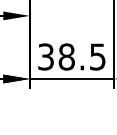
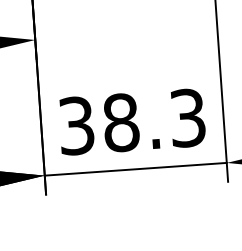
text: (97, 56) -> (187, 117), 38.5 -> 38.3

